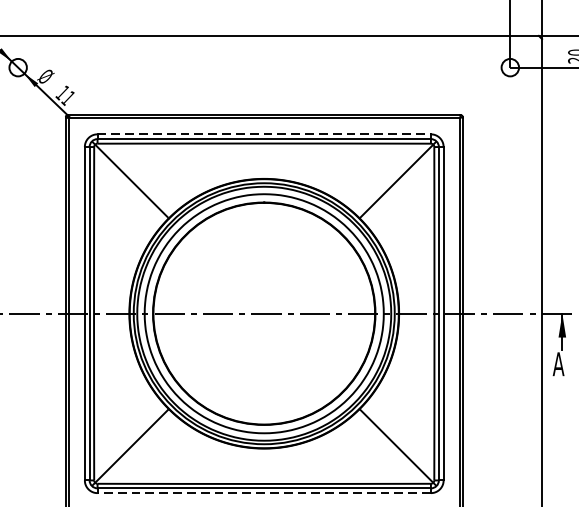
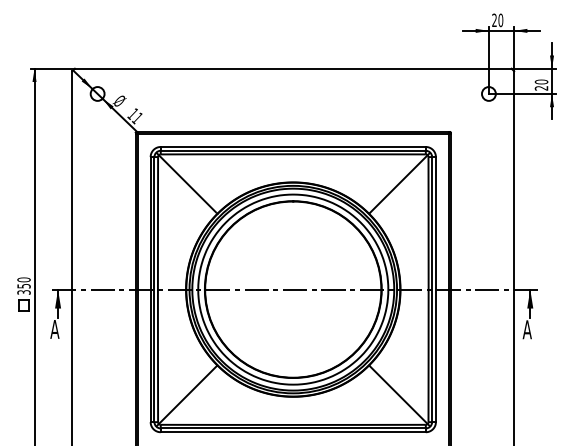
line: (264, 133) -> (293, 146), dashed -> solid
line: (264, 493) -> (293, 432), dashed -> solid

